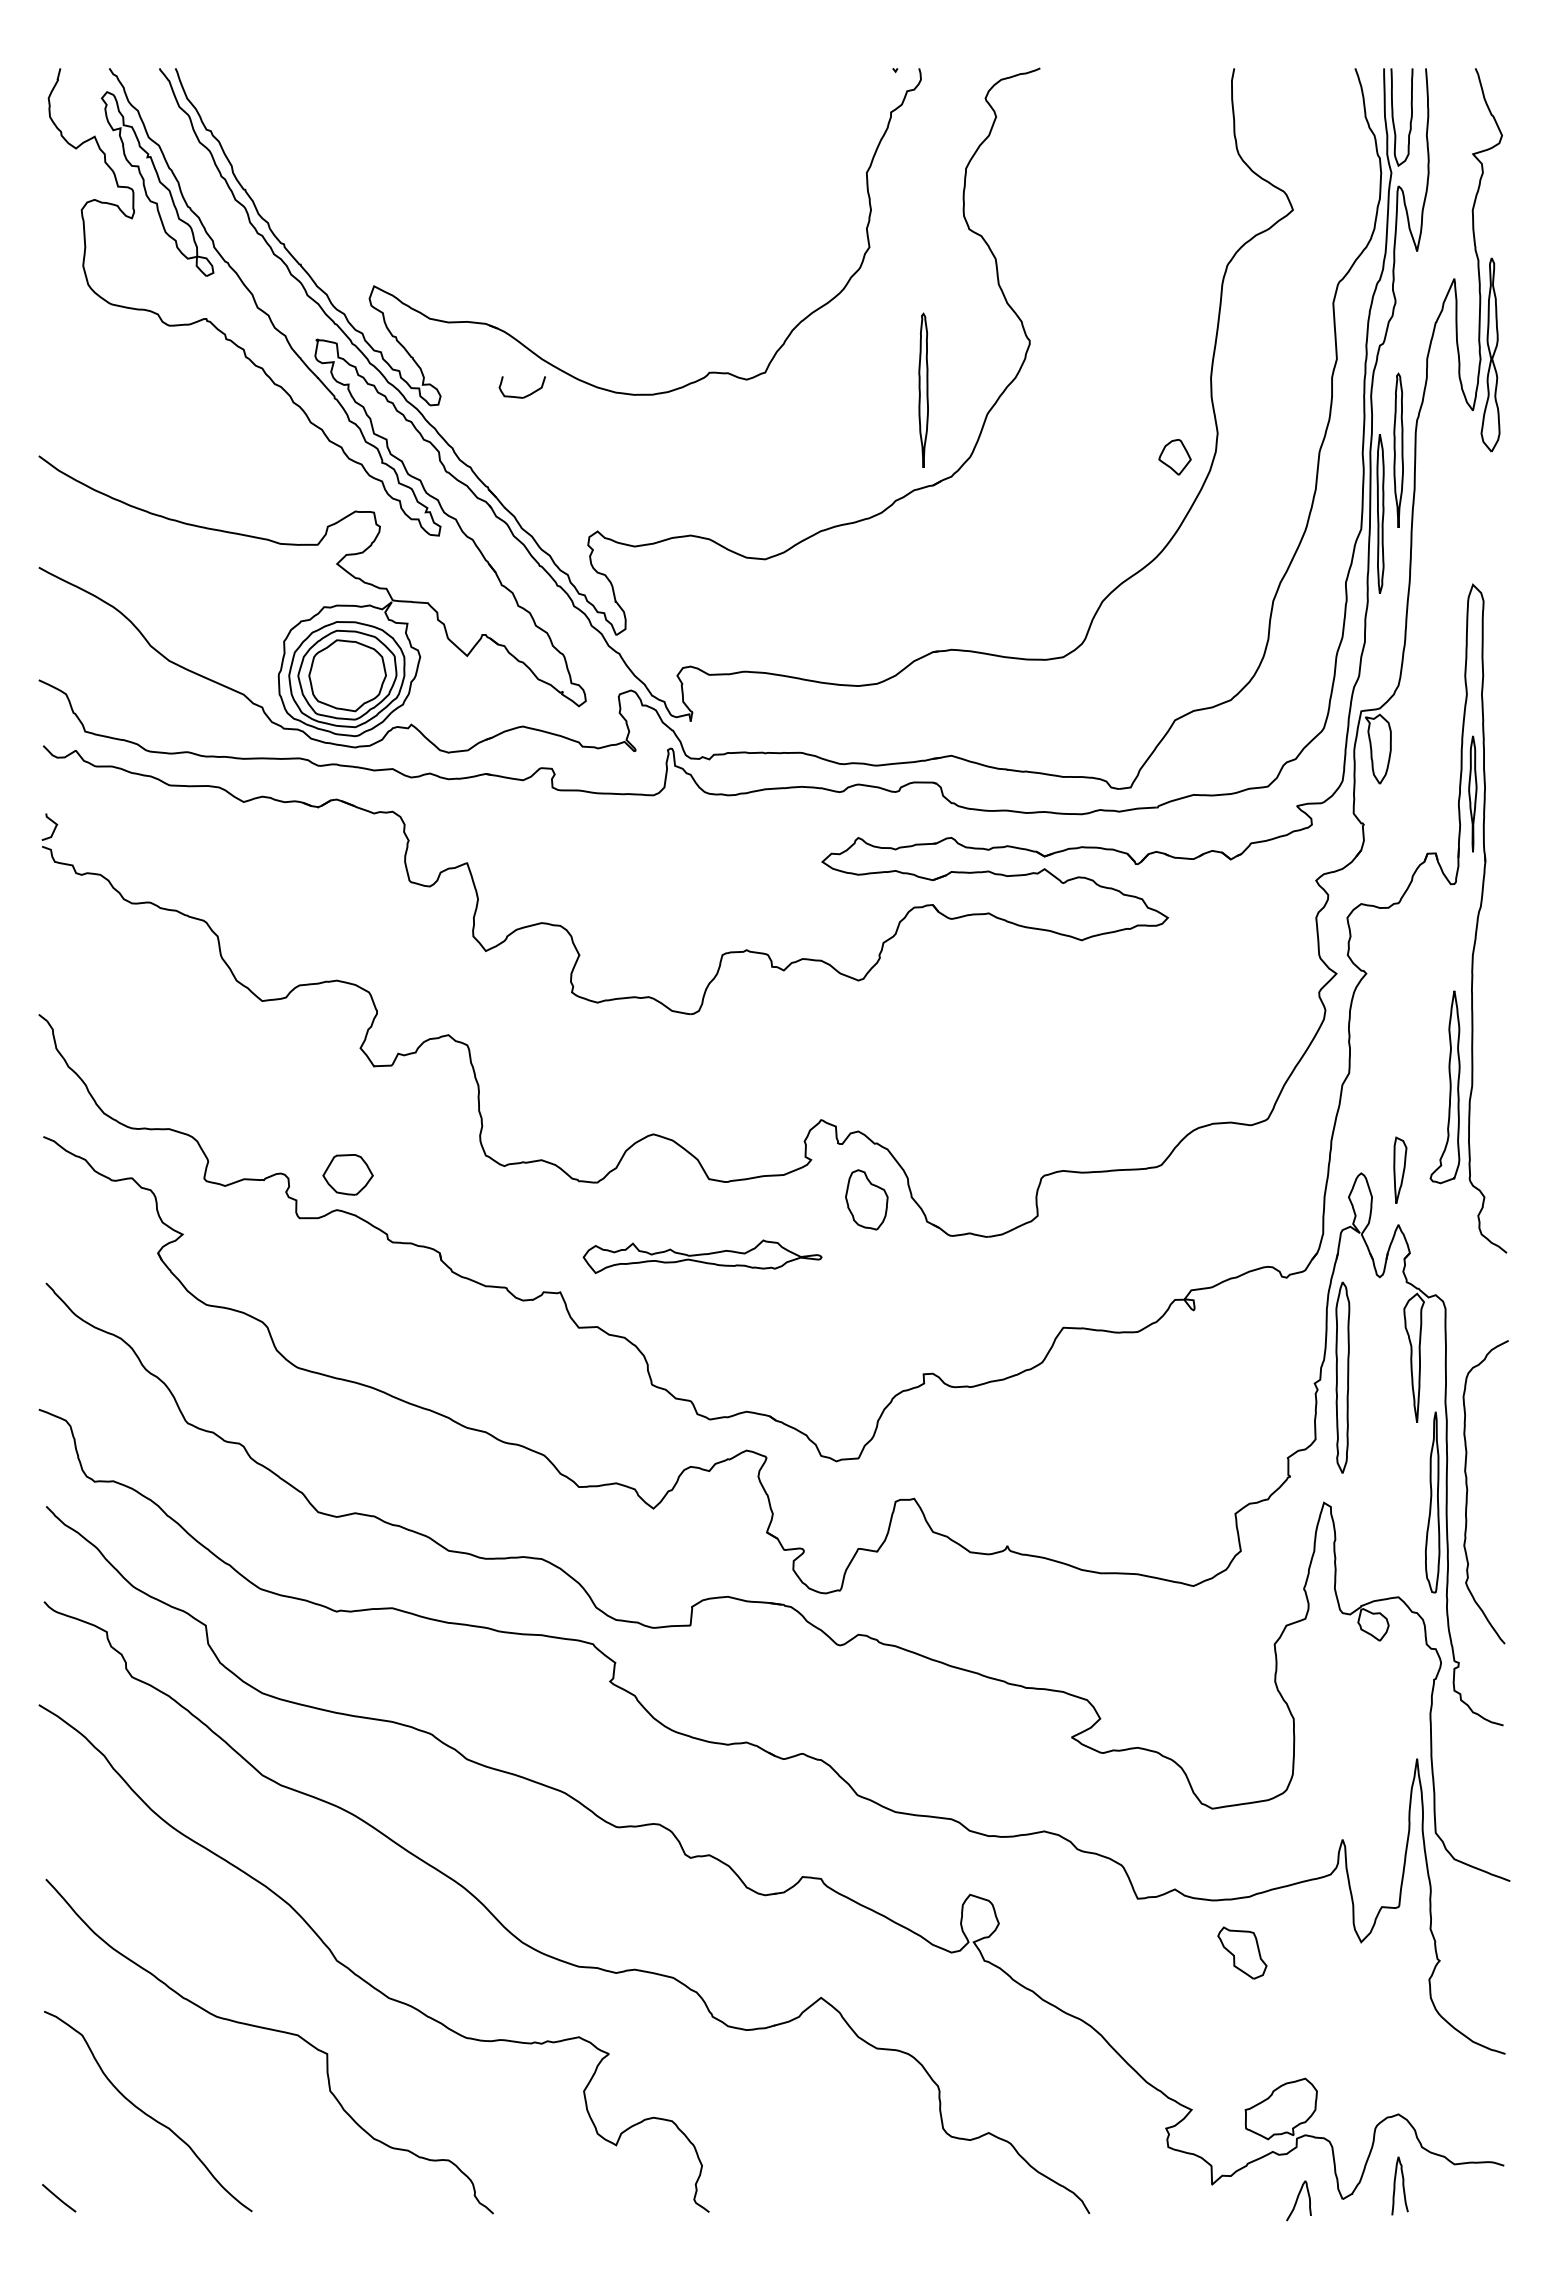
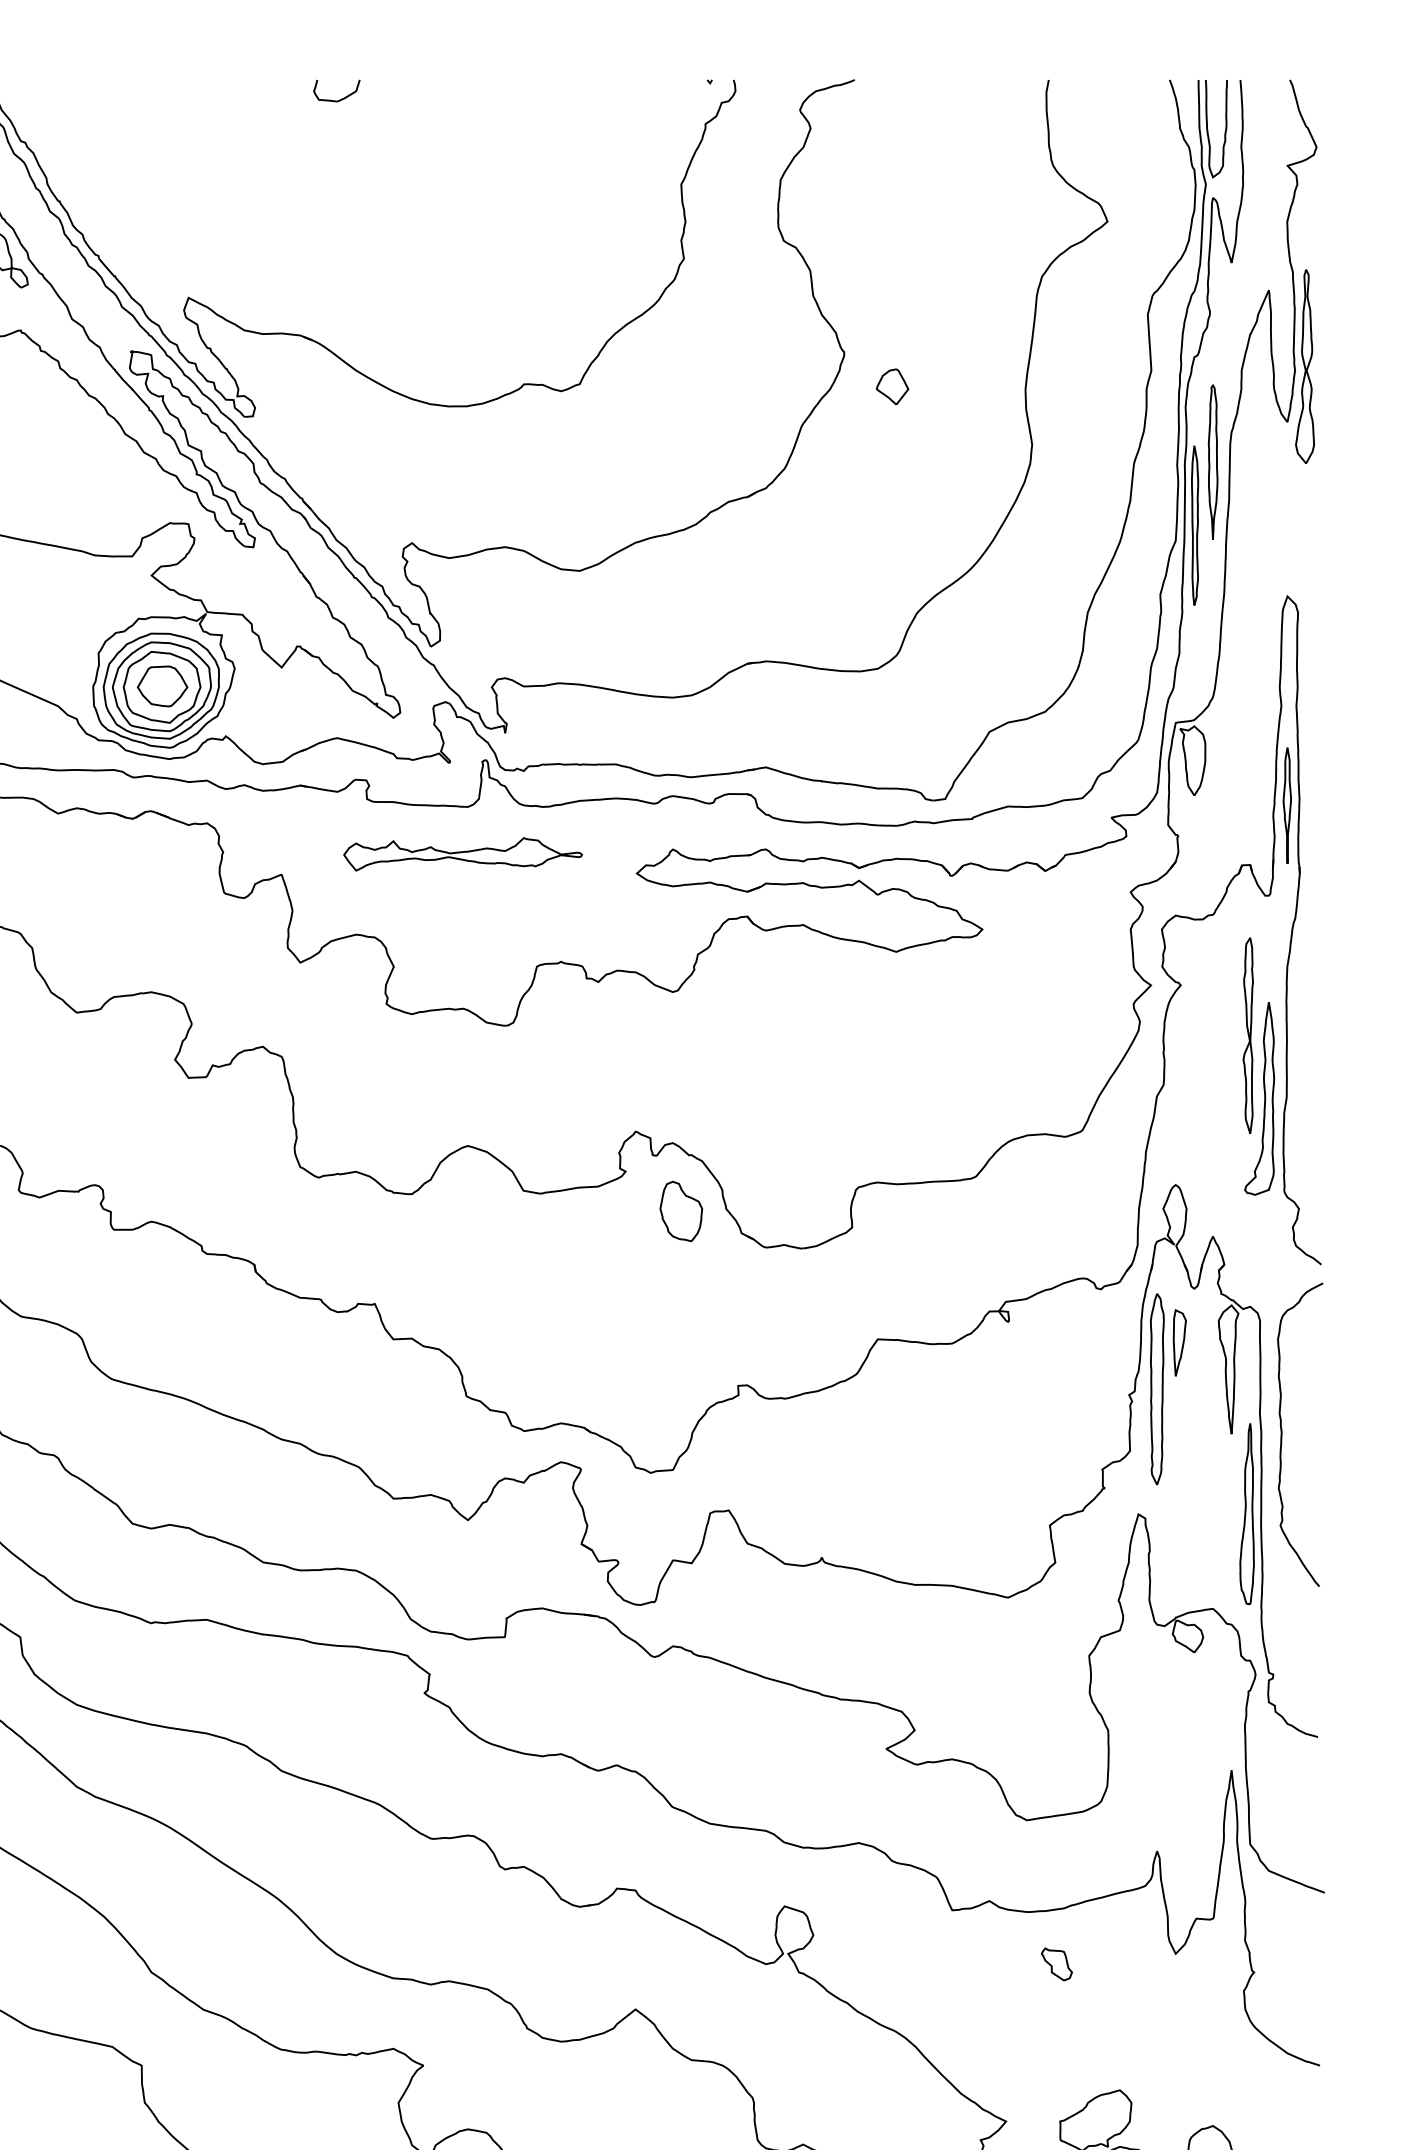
part: (923, 389) -> (737, 401), removed
part: (525, 395) -> (339, 99), moved
part: (1174, 457) -> (891, 387), moved
part: (1433, 1023) -> (1247, 1035), added
part: (1400, 1169) -> (1179, 1342), moved
part: (347, 1174) -> (161, 686), moved
part: (702, 1256) -> (462, 854), moved
curve: (1468, 1490) -> (1282, 1433), moved
part: (1242, 1952) -> (1056, 1964), size x0.62

